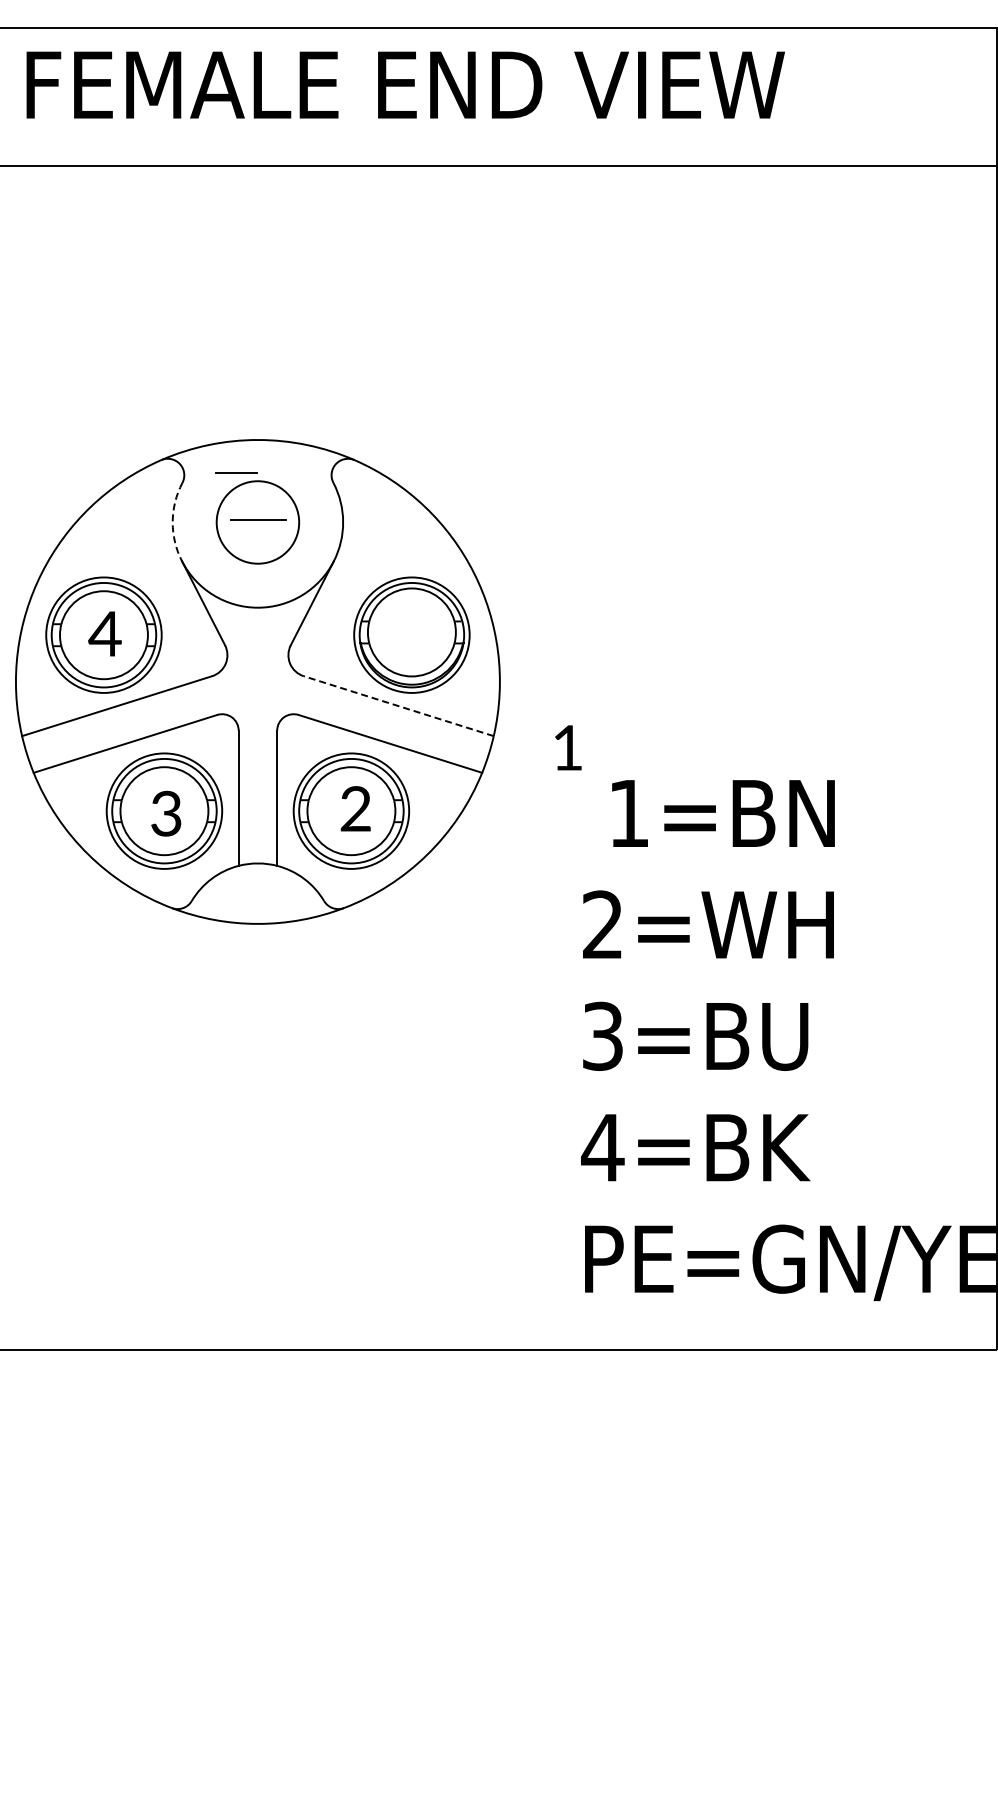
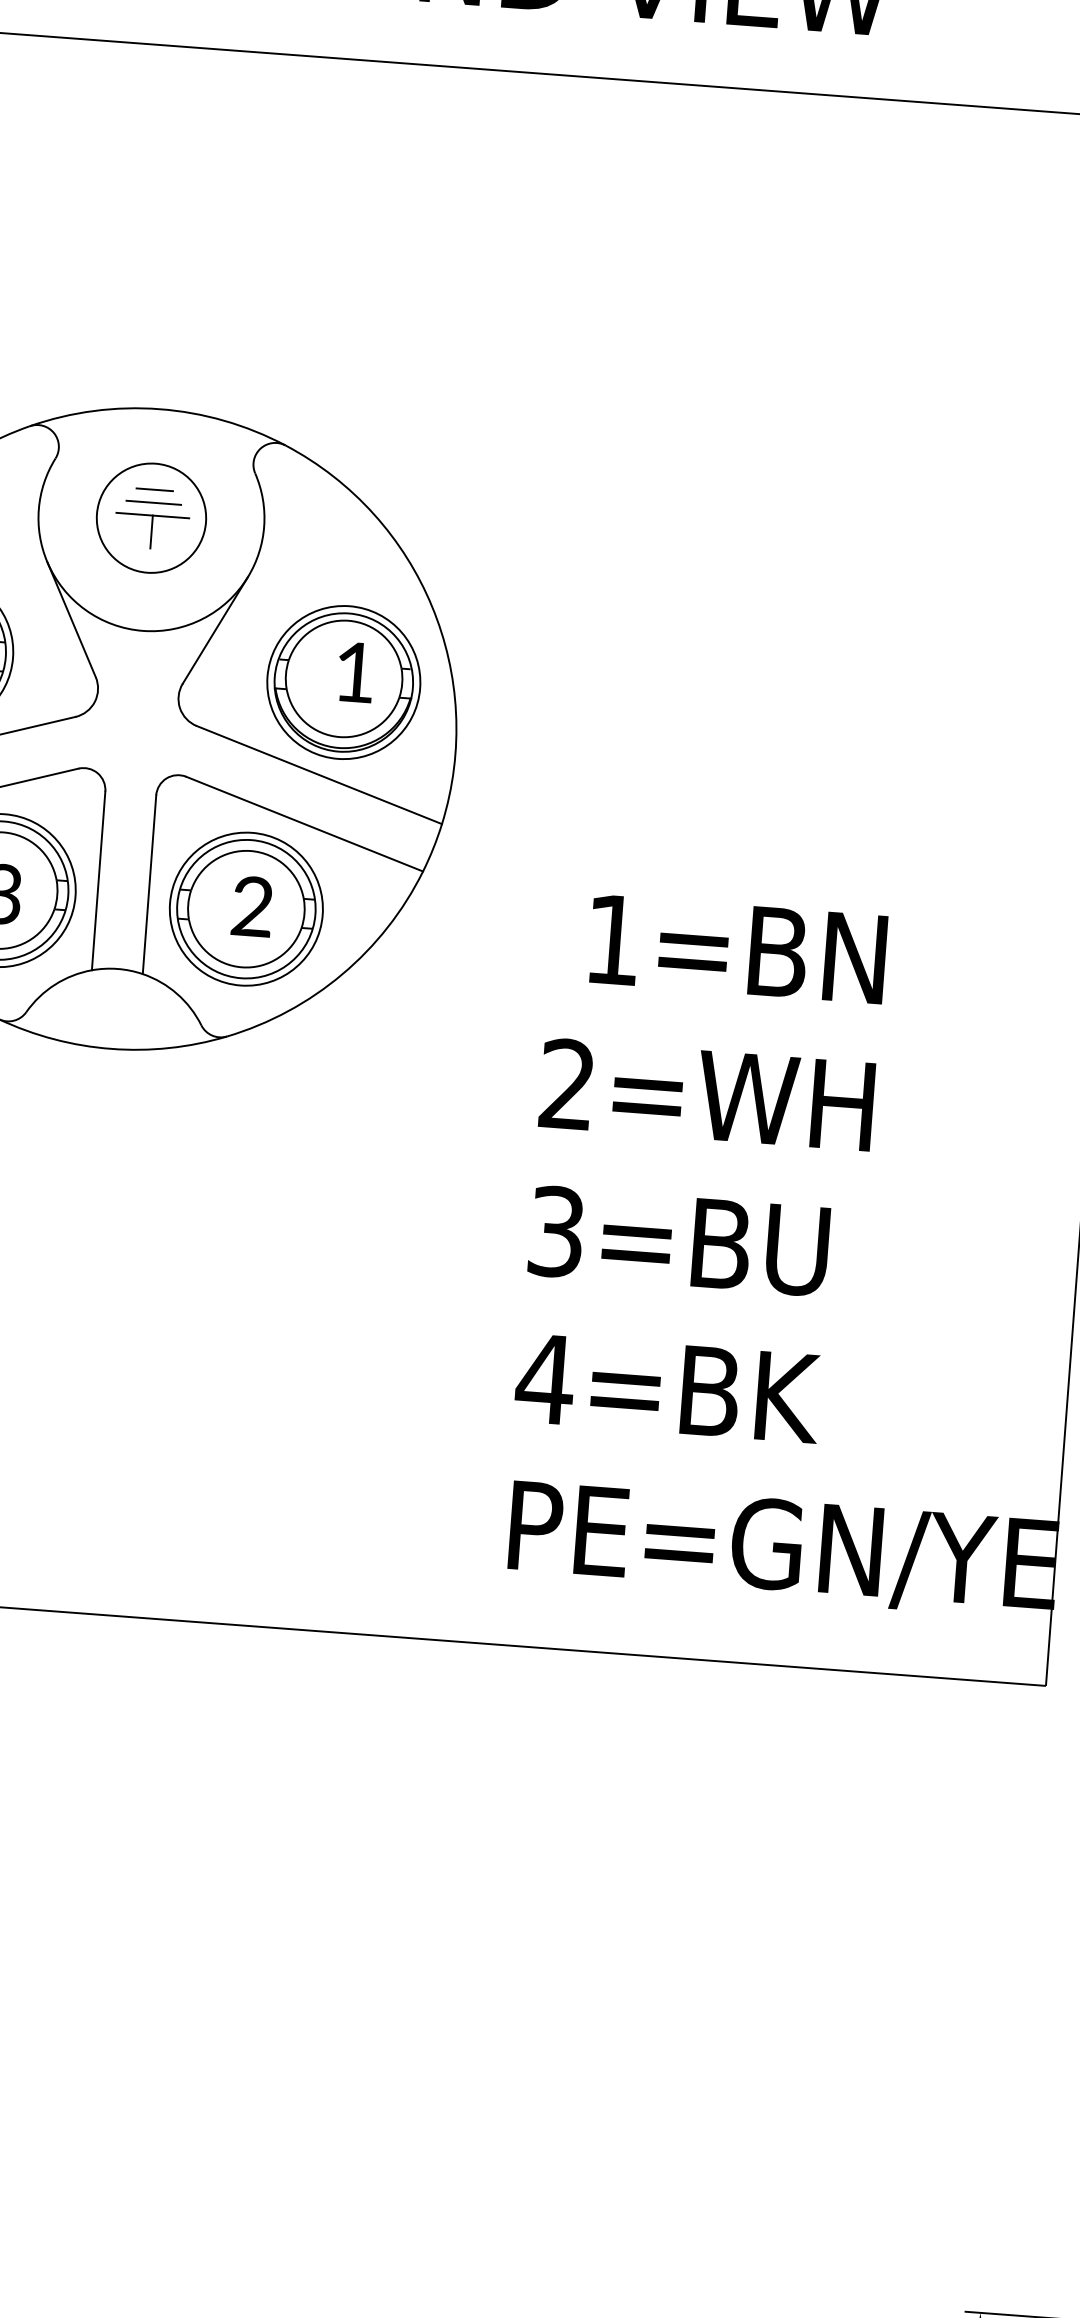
line: (236, 472) -> (153, 502), moved
line: (258, 500) -> (154, 489), added
arc: (172, 522) -> (38, 509), dashed -> solid
line: (258, 532) -> (151, 531), added
line: (398, 706) -> (319, 775), dashed -> solid
text: (568, 747) -> (356, 671), moved

